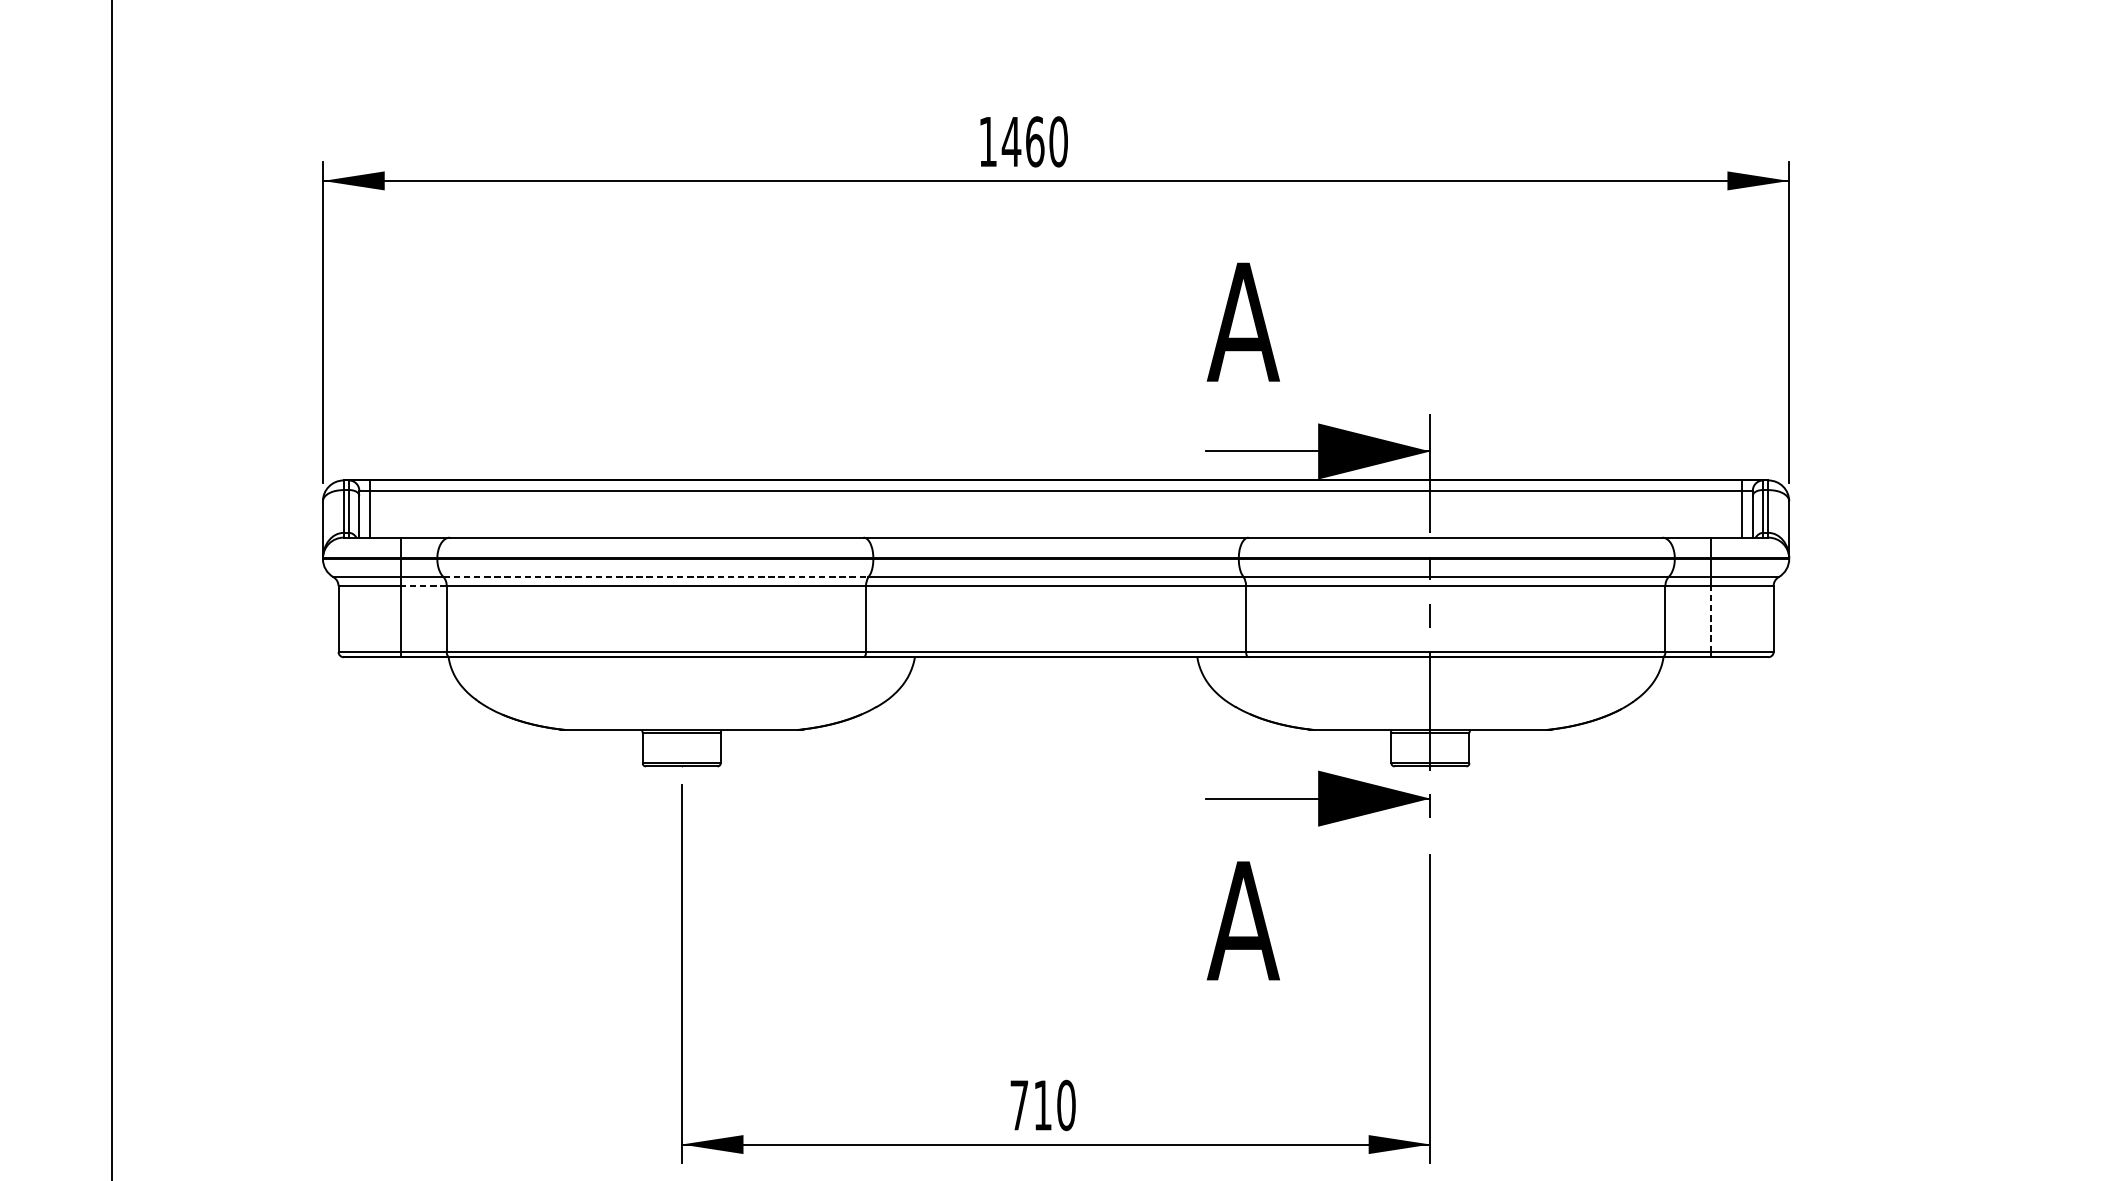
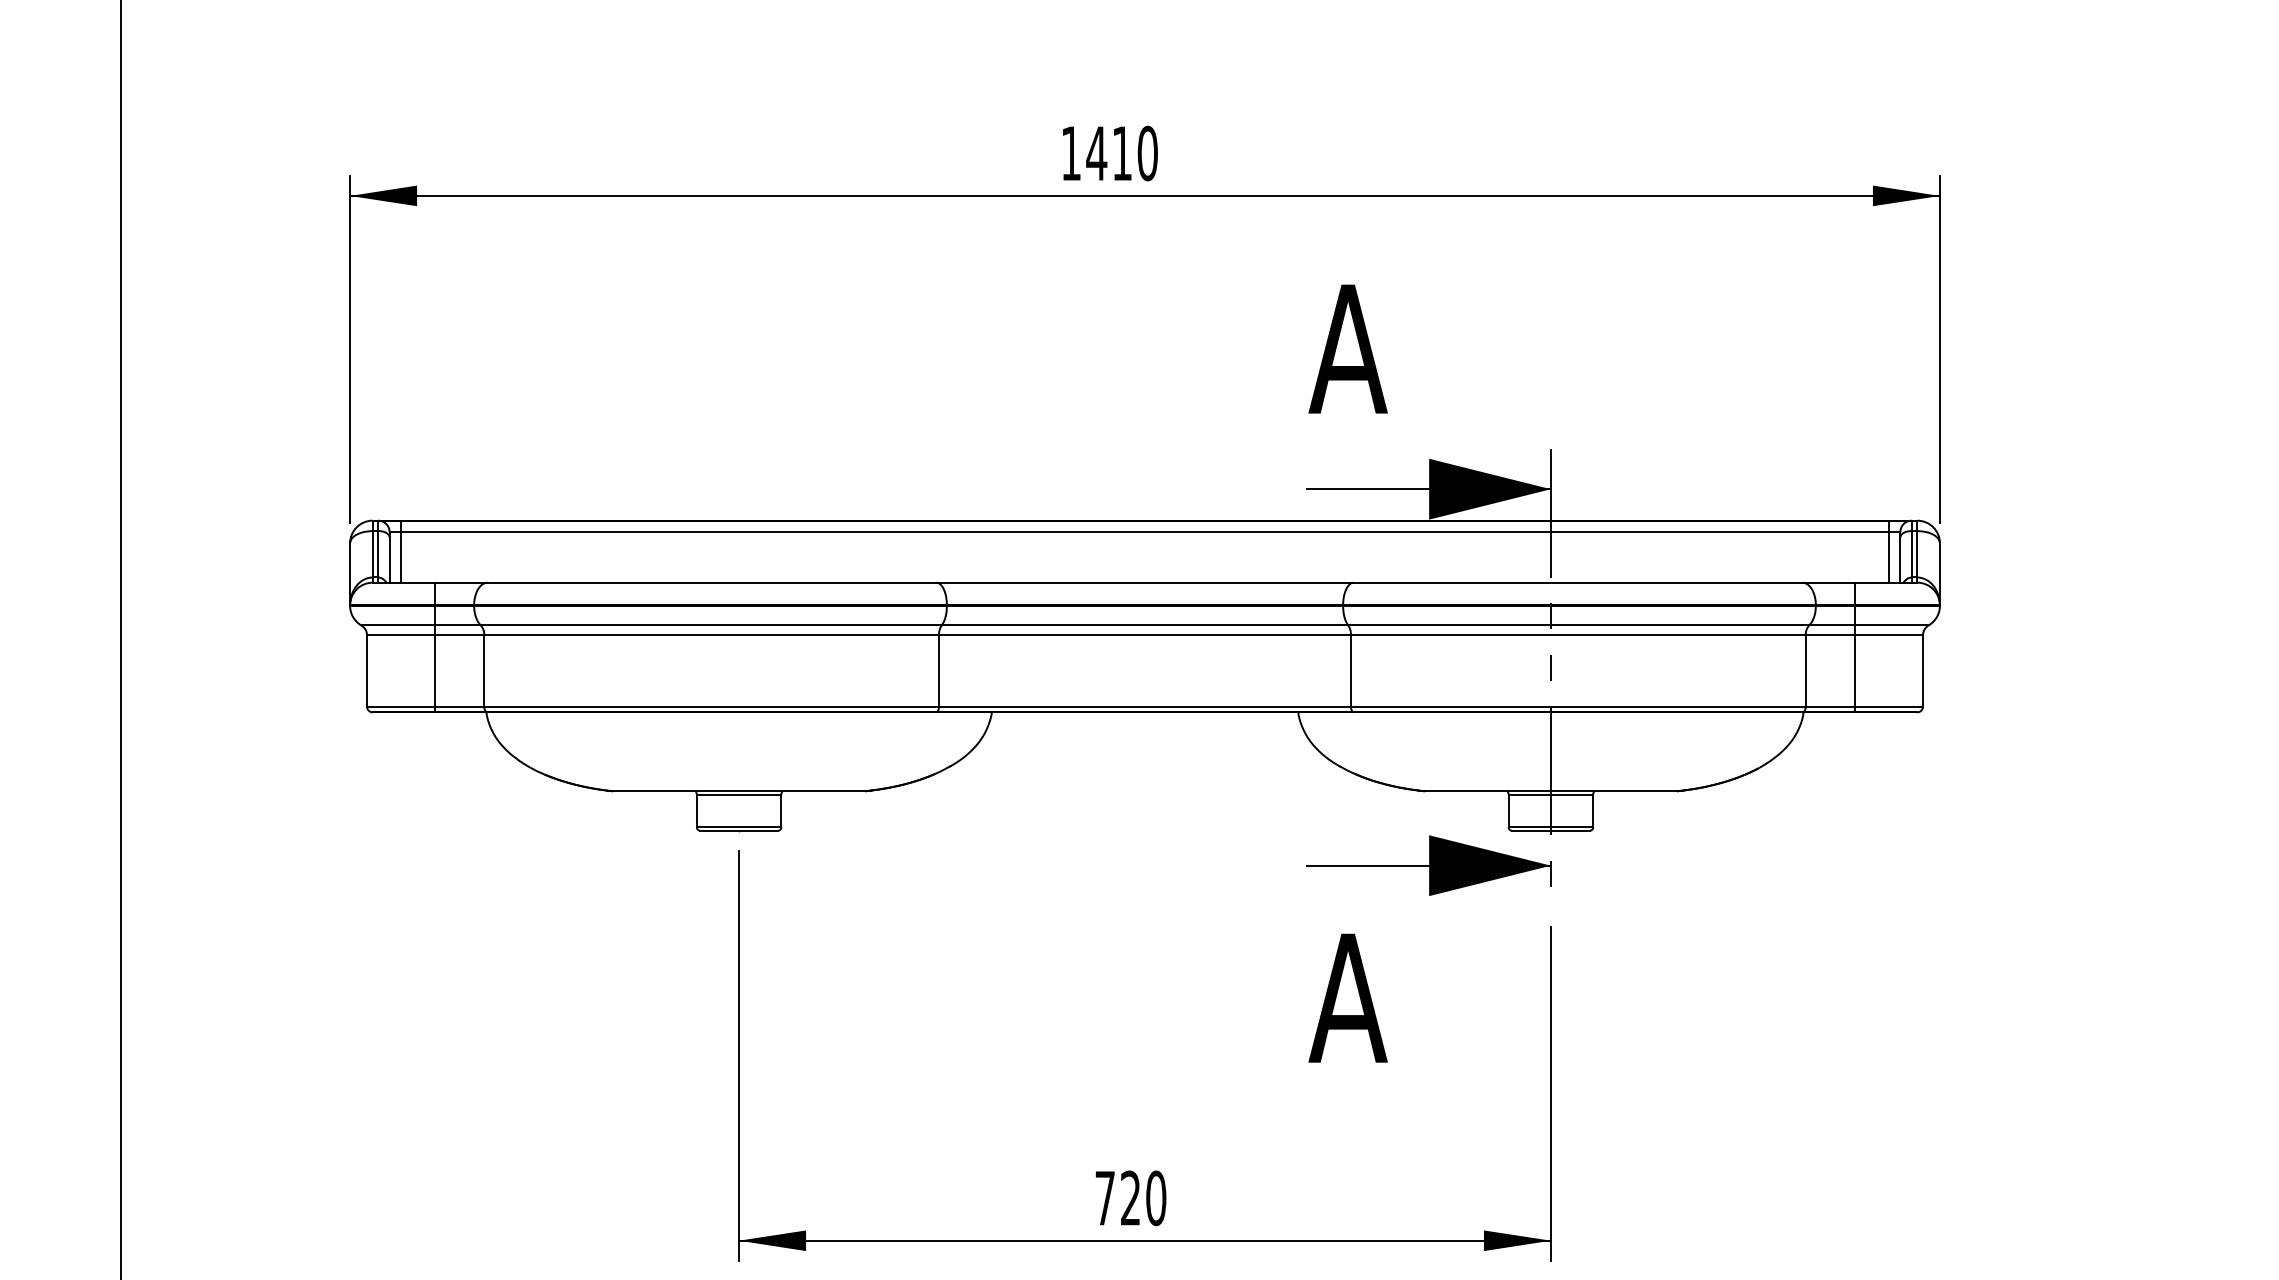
text: (1035, 141) -> (1122, 153), 1460 -> 1410
line: (656, 577) -> (711, 625), dashed -> solid
line: (423, 586) -> (459, 635), dashed -> solid
line: (1711, 618) -> (1855, 670), dashed -> solid
text: (1042, 1104) -> (1130, 1197), 710 -> 720

